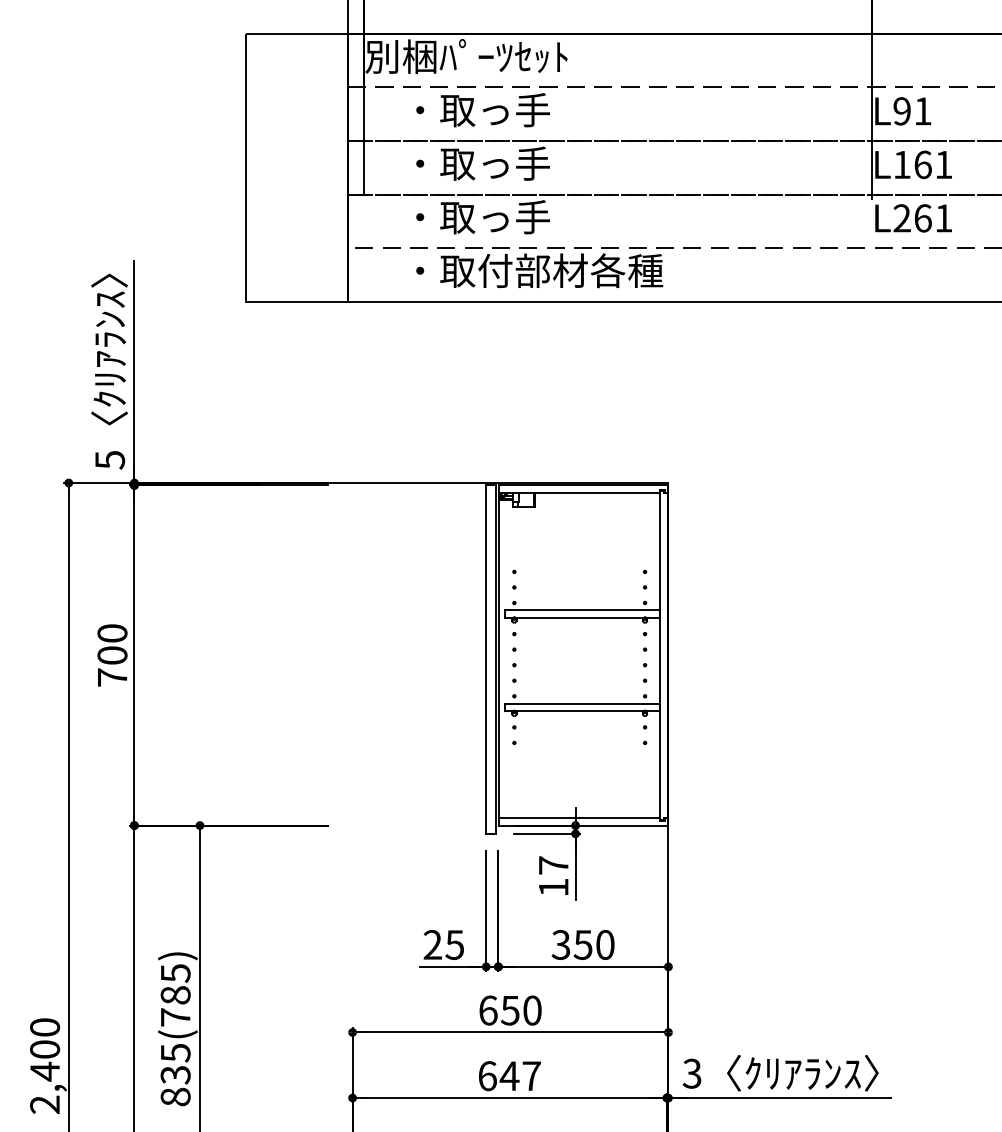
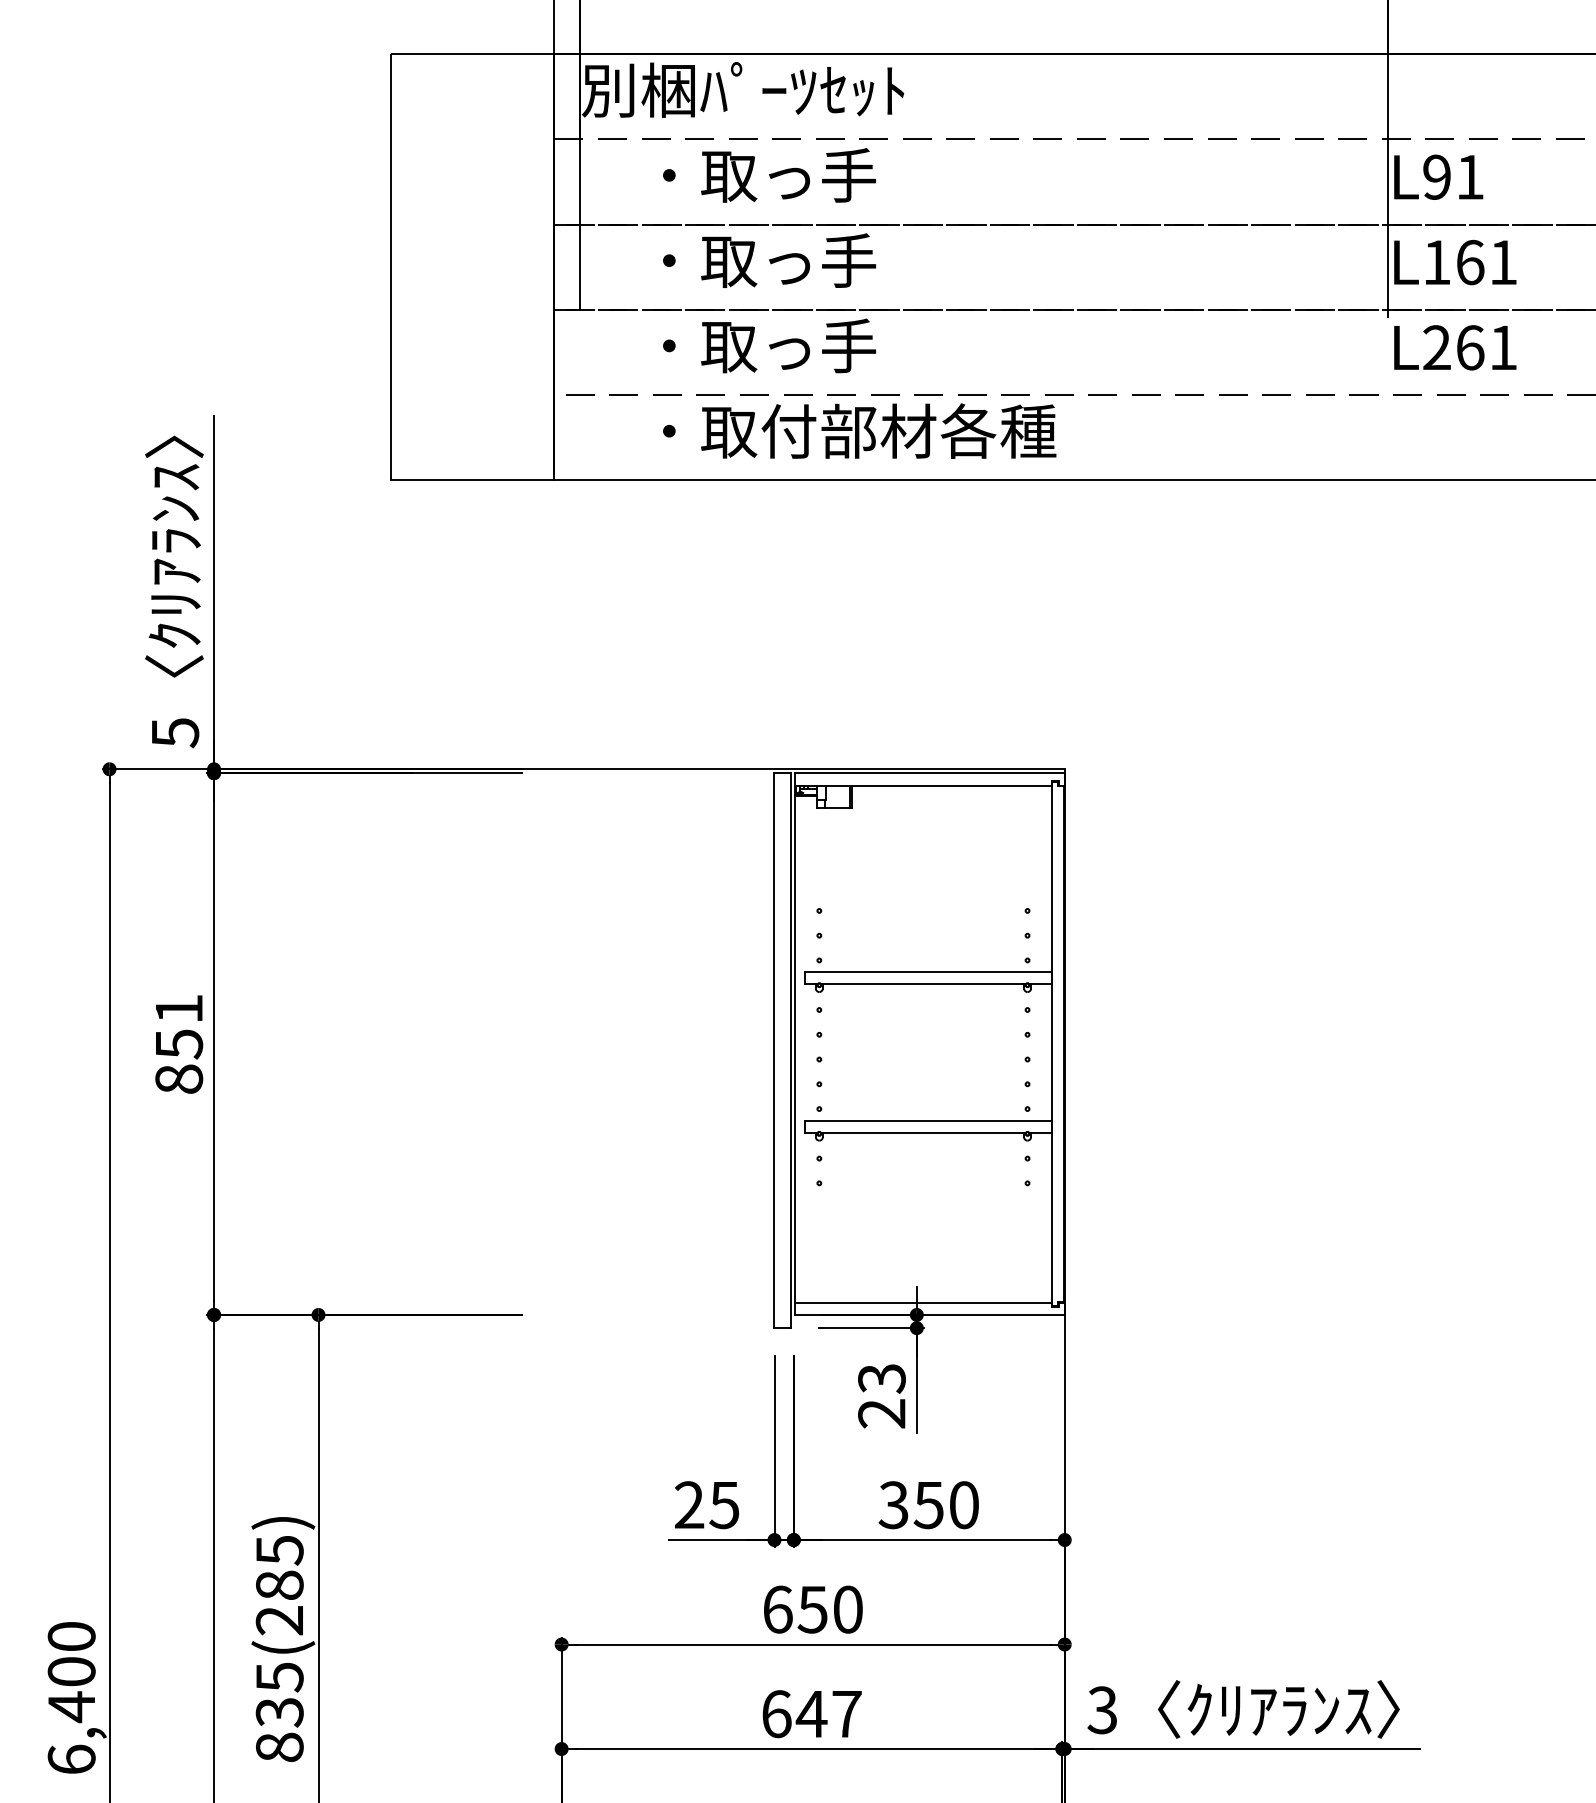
text: (112, 655) -> (179, 1044), 700 -> 851
text: (553, 876) -> (881, 1396), 17 -> 23
text: (175, 1017) -> (279, 1620), 835(785) -> 835(285)
text: (45, 1104) -> (72, 1759), 2,400 -> 6,400

